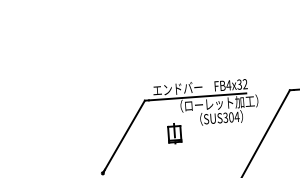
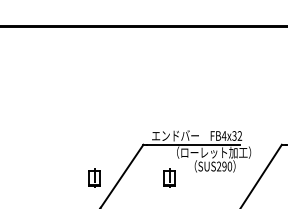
text: (231, 117) -> (224, 166), SUS304 -> SUS290
part: (96, 138) -> (94, 177), added

